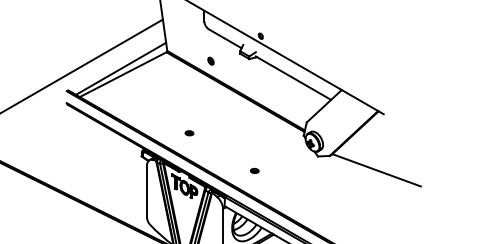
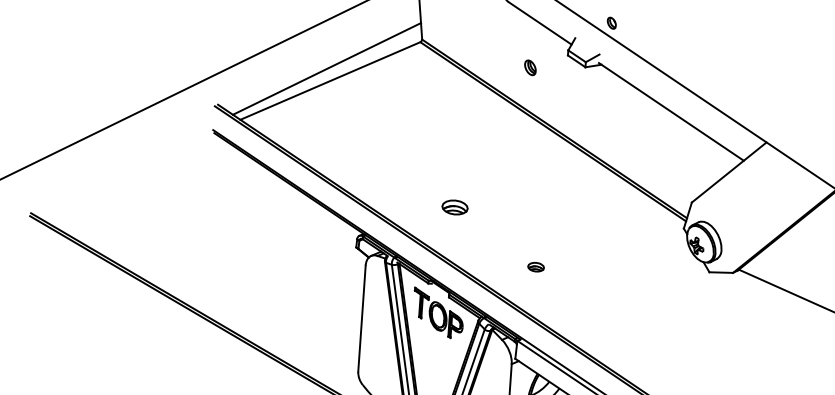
part: (210, 60) -> (529, 66), moved
part: (189, 133) -> (455, 208), size x1.6
part: (254, 170) -> (535, 266), moved

